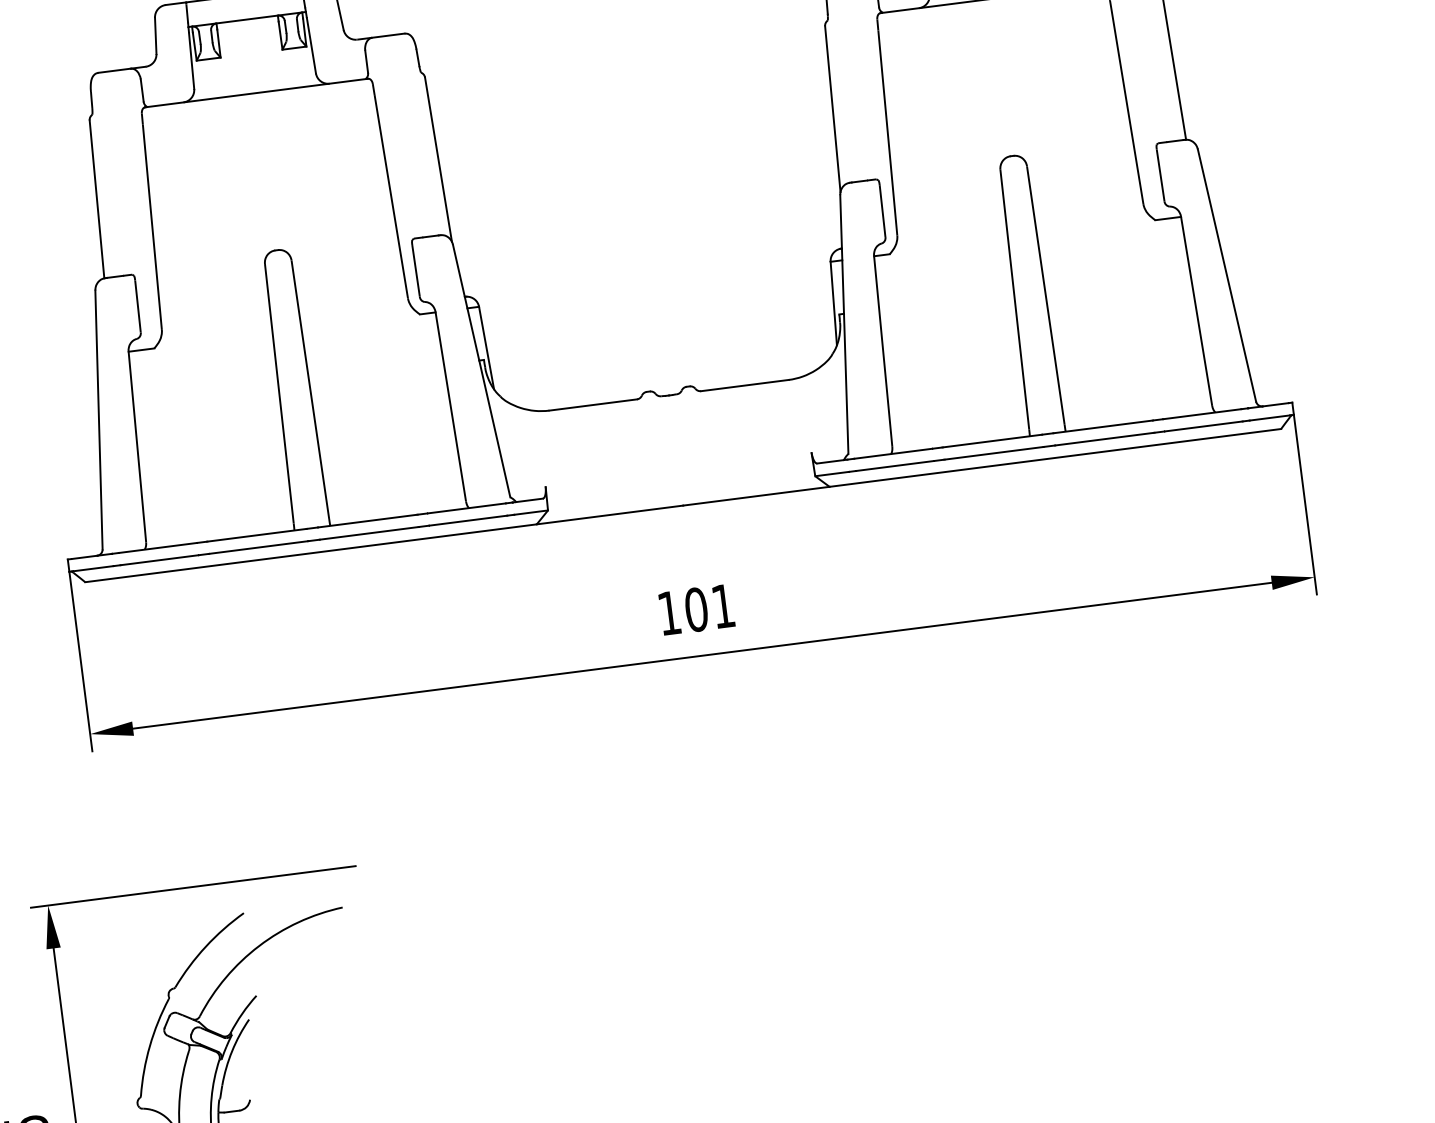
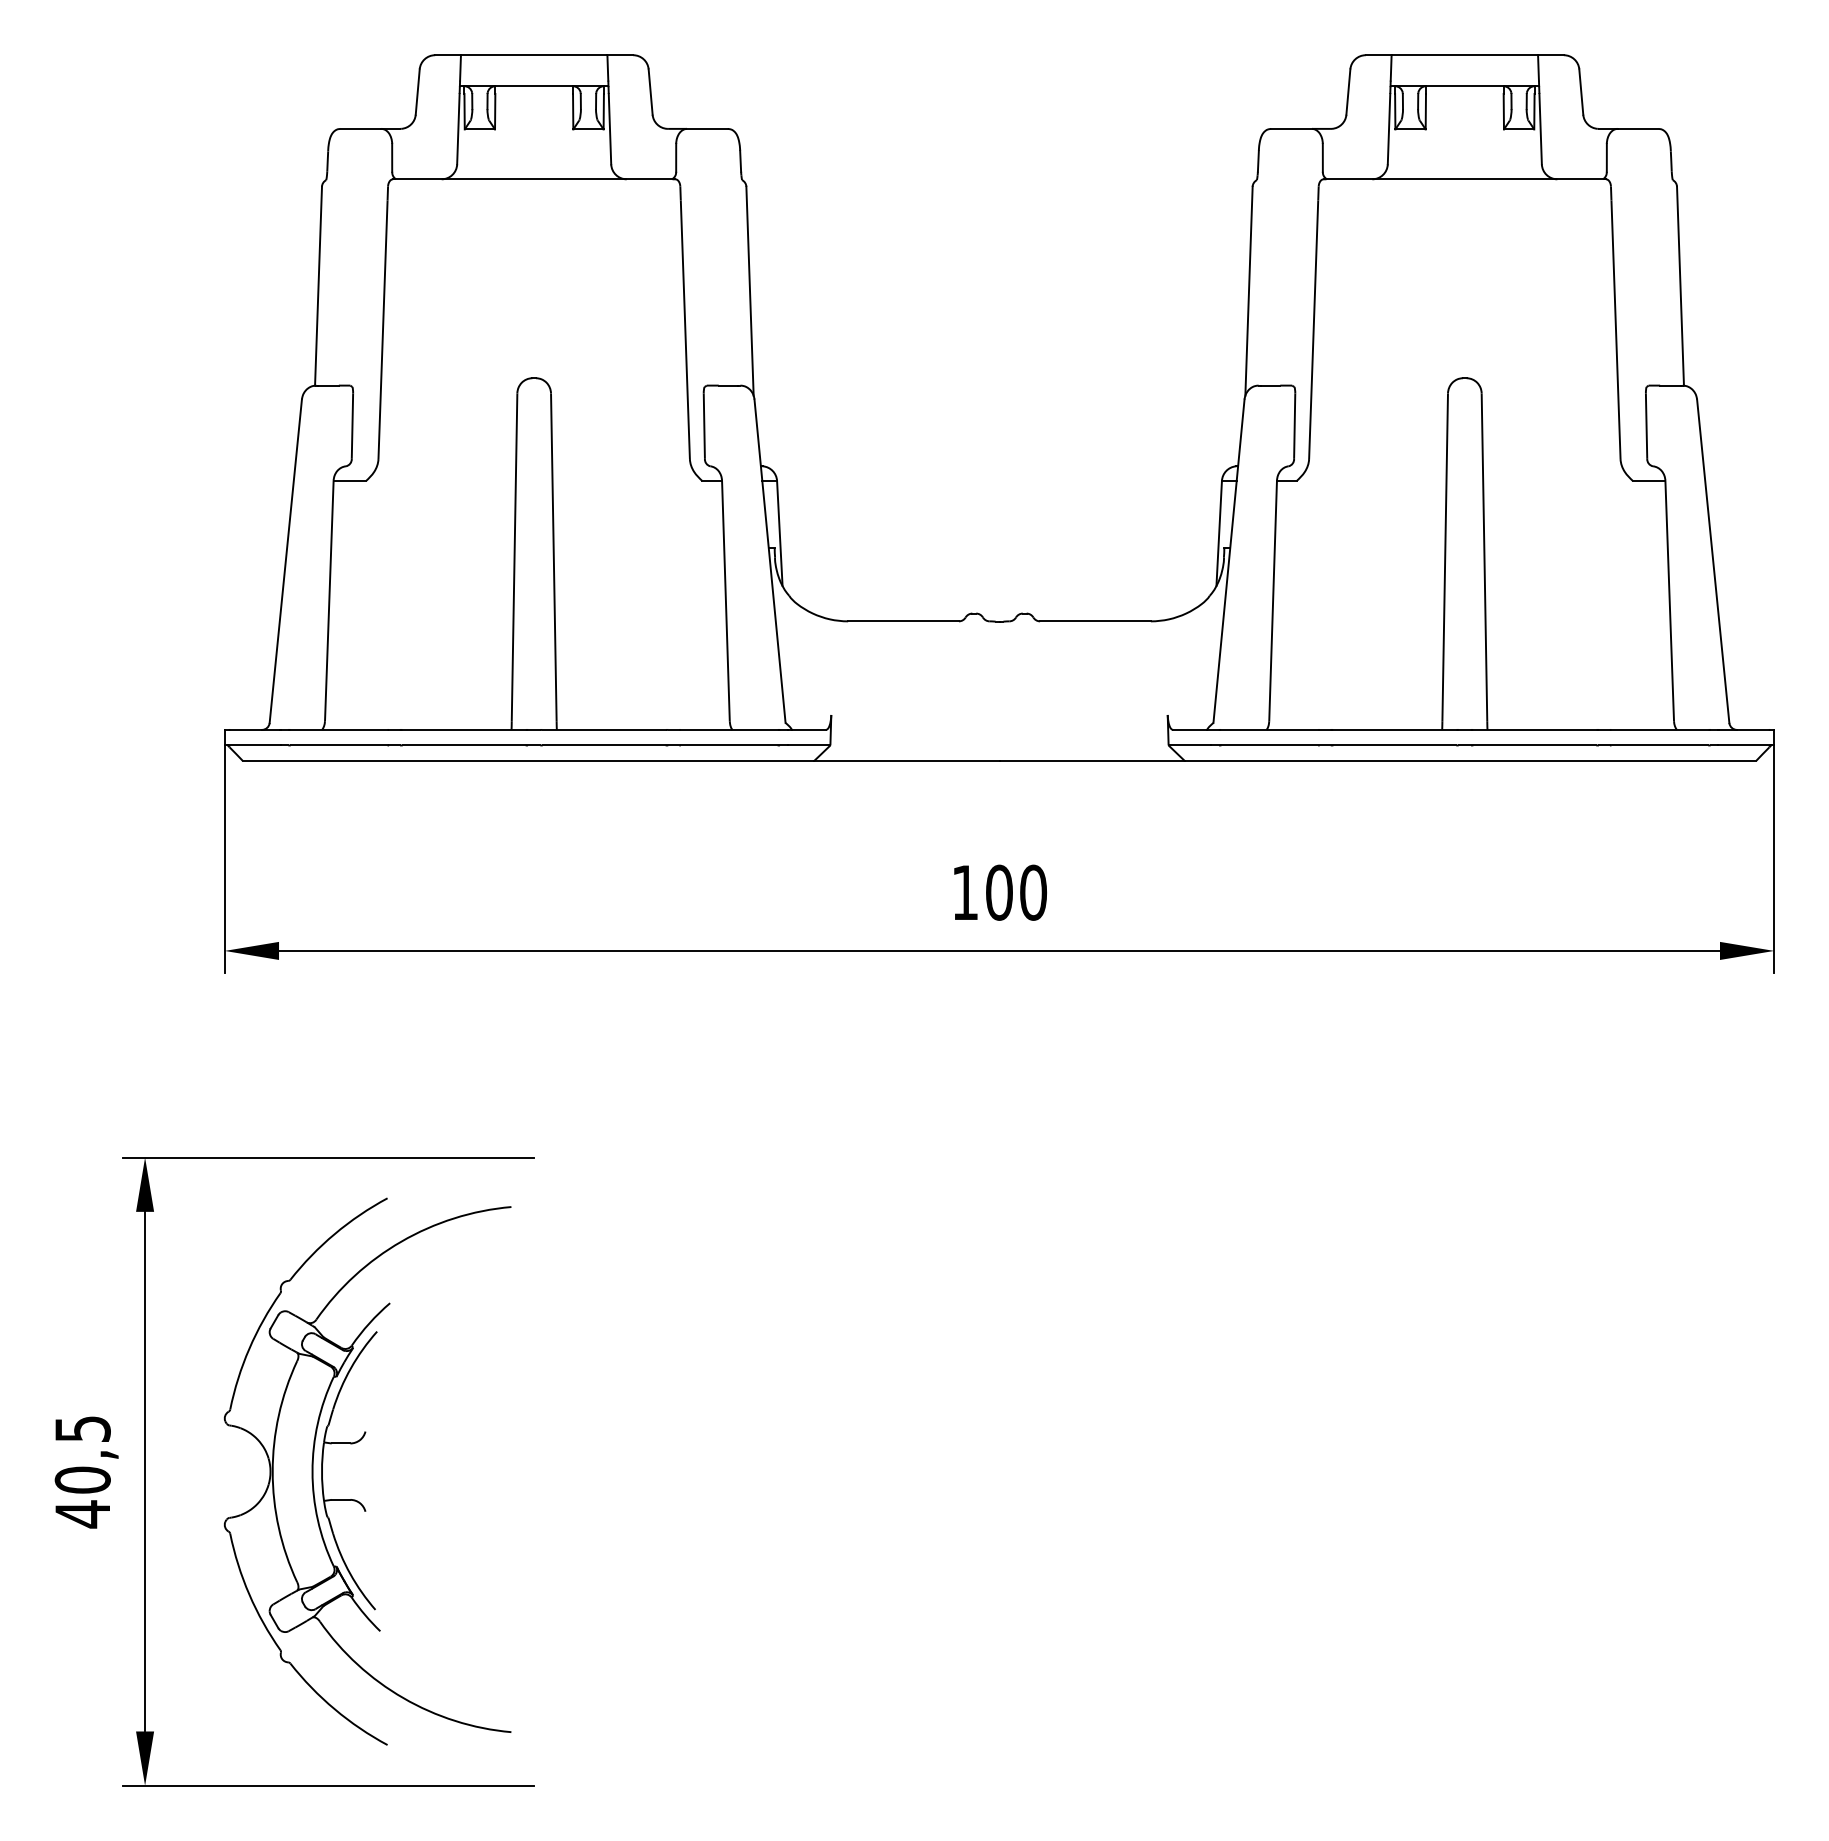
text: (723, 606) -> (1033, 892), 101 -> 100

